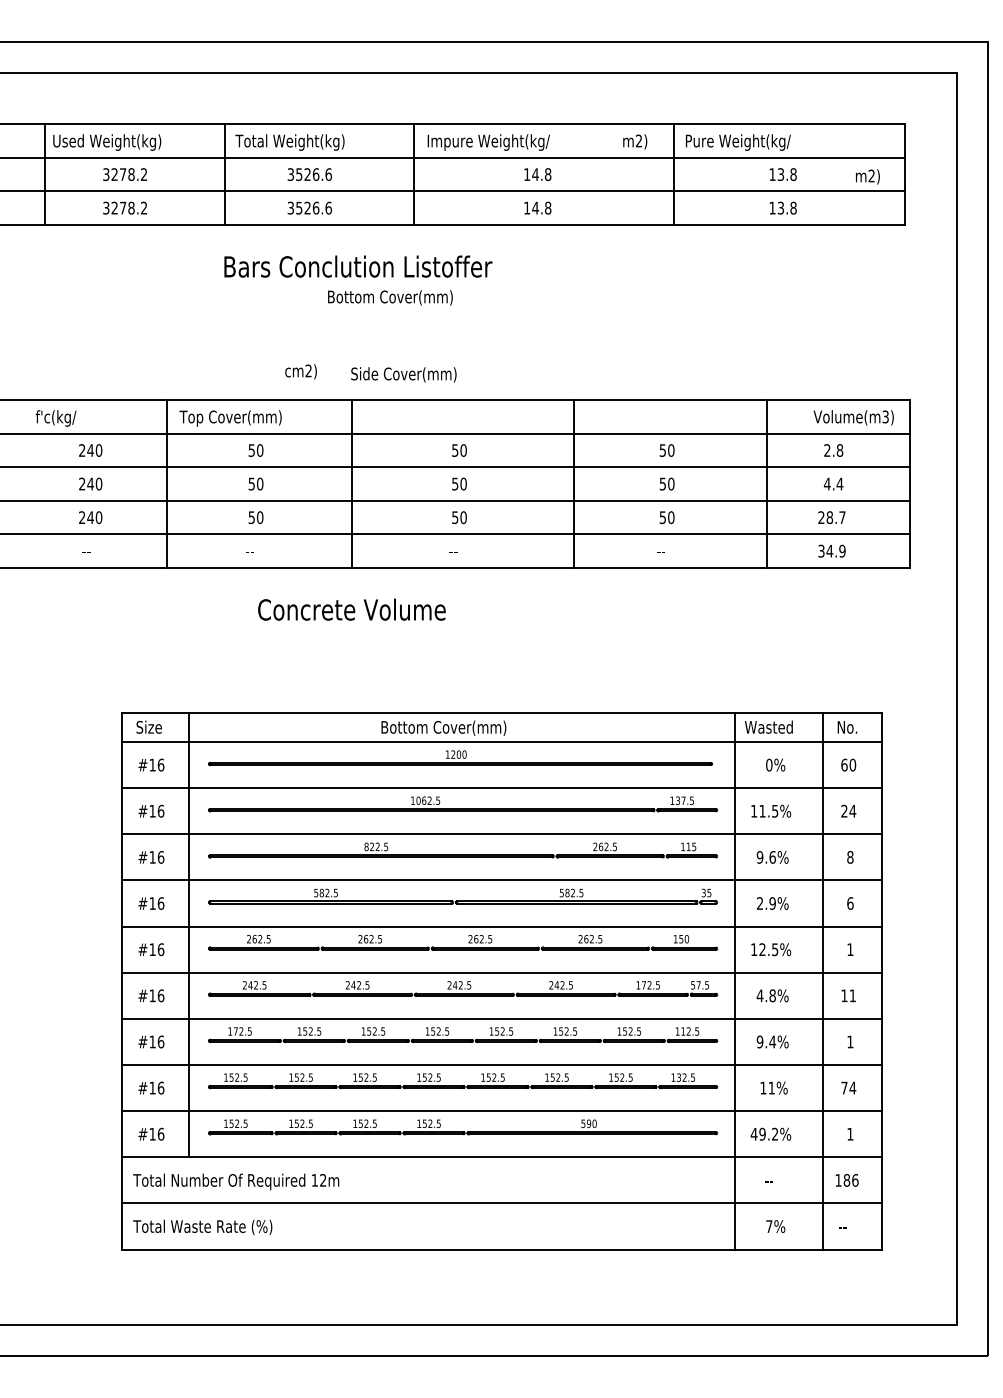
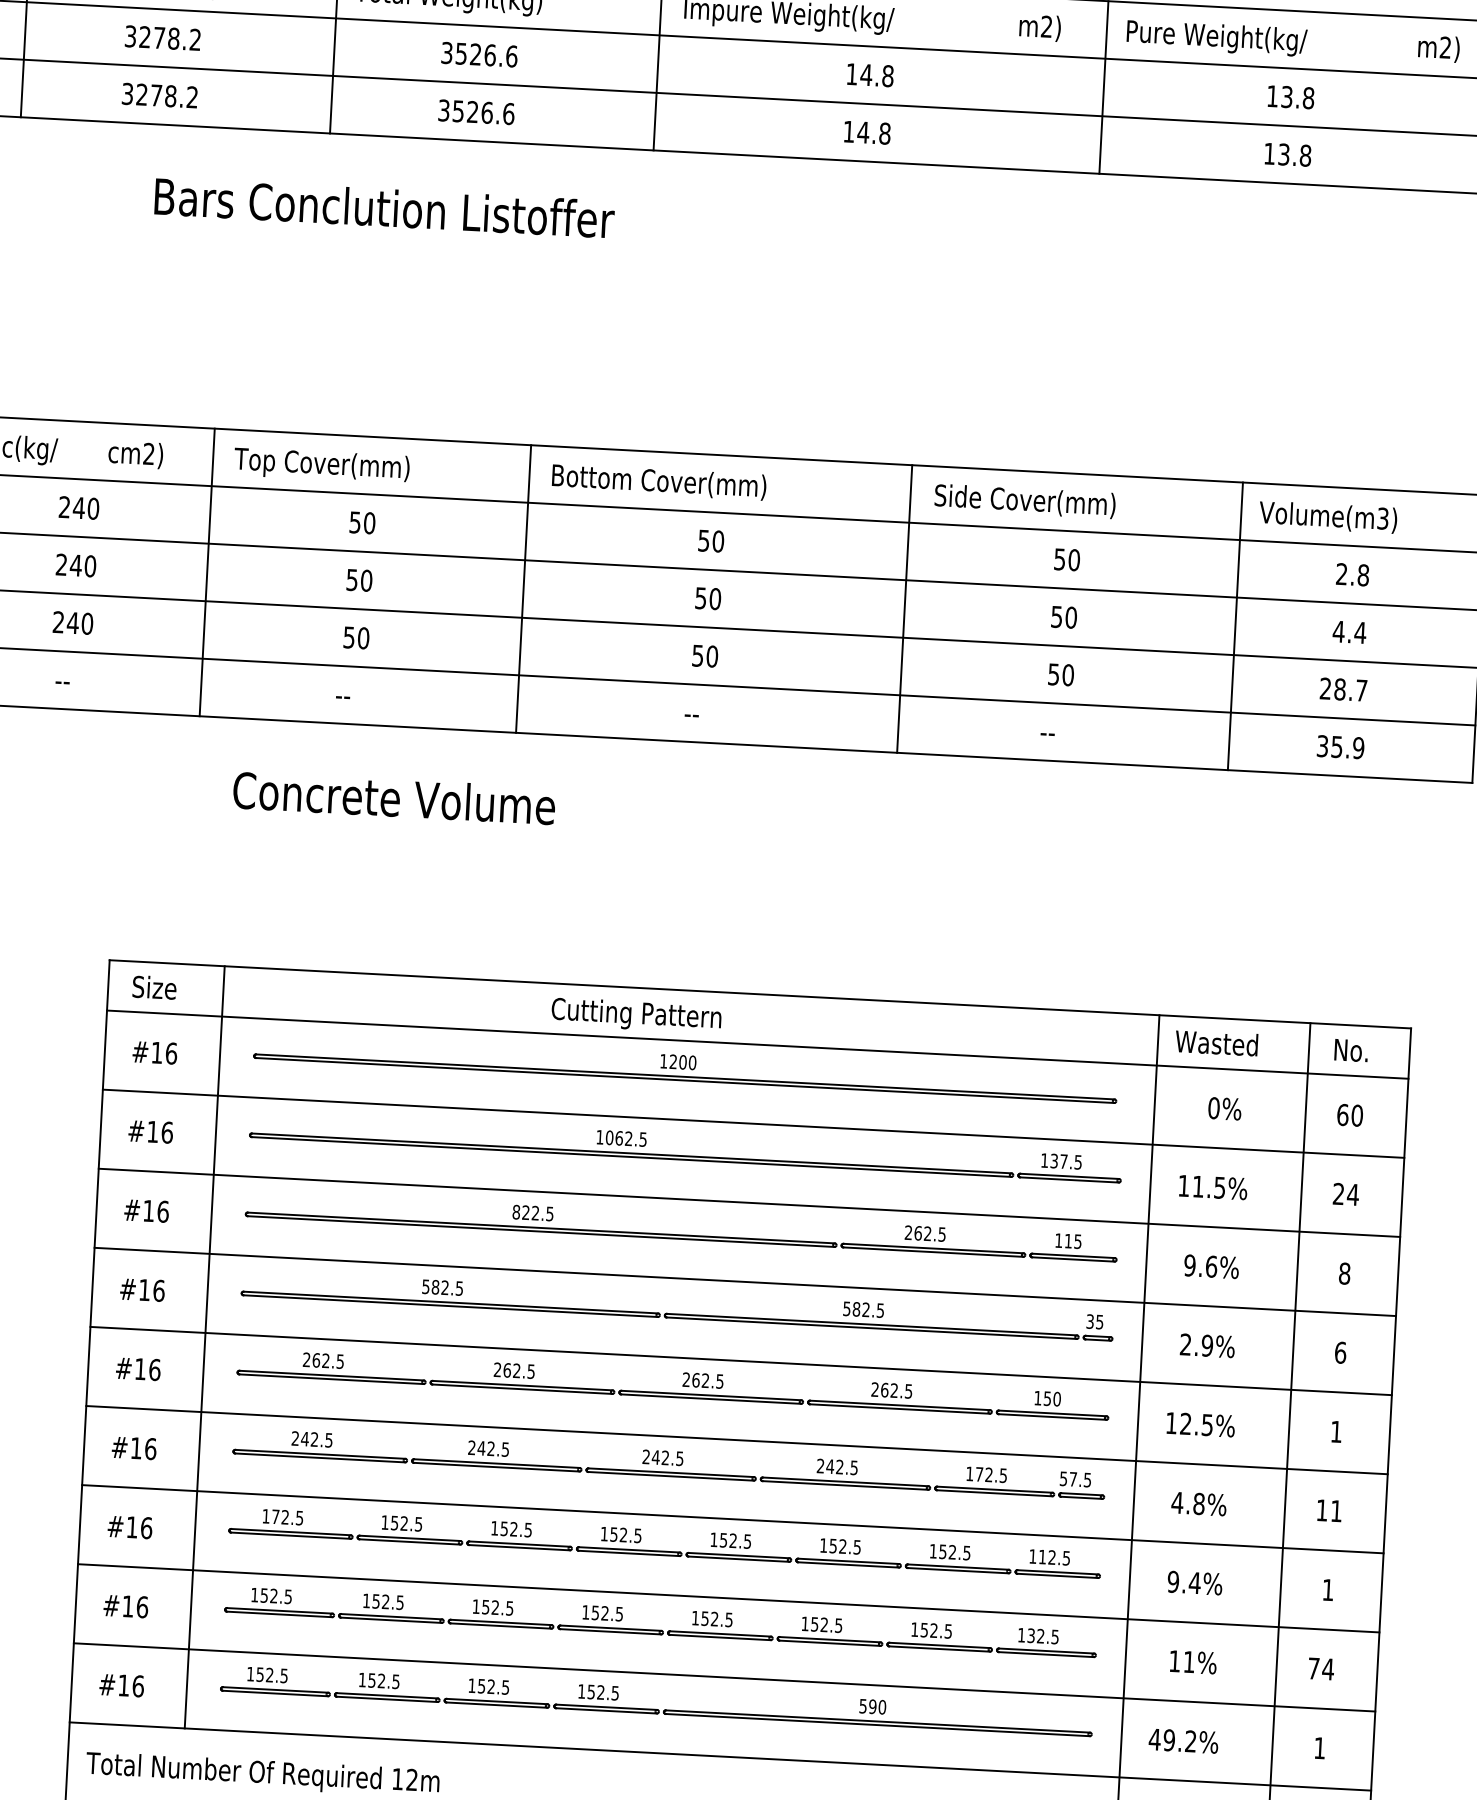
text: (867, 176) -> (1438, 48), moved
text: (358, 266) -> (384, 207), moved
text: (390, 297) -> (659, 481), moved
text: (300, 371) -> (134, 454), moved
text: (403, 374) -> (1024, 500), moved
text: (853, 417) -> (1327, 516), moved
text: (829, 551) -> (1336, 747), 34.9 -> 35.9
text: (351, 609) -> (393, 797), moved
text: (443, 728) -> (658, 1016), Bottom Cover(mm) -> Cutting Pattern

